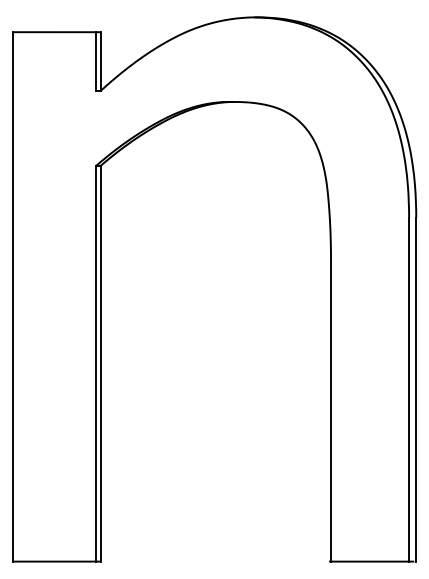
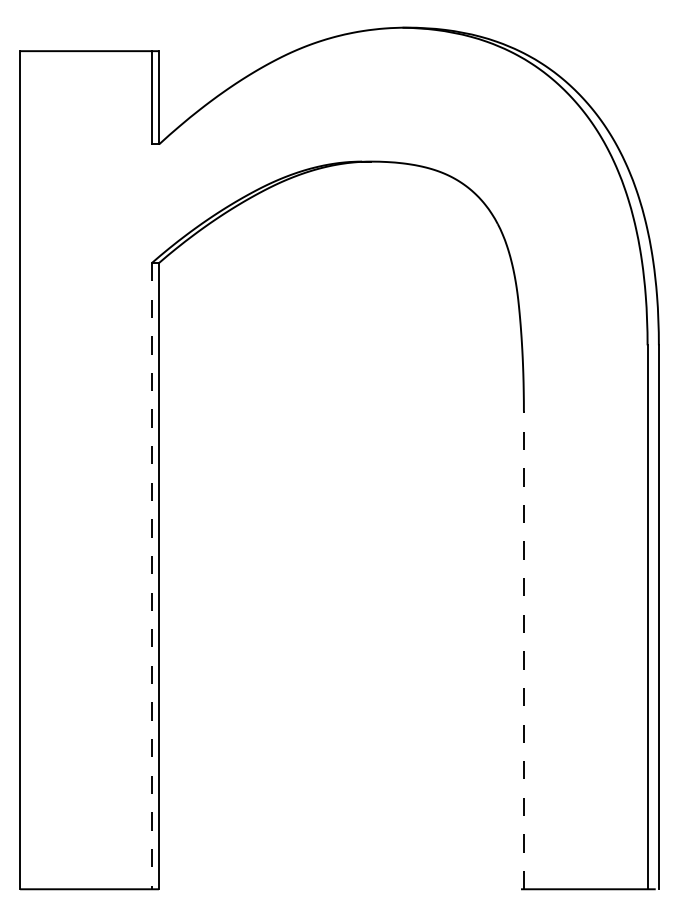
line: (96, 363) -> (152, 575), solid -> dashed
line: (330, 410) -> (523, 650), solid -> dashed

